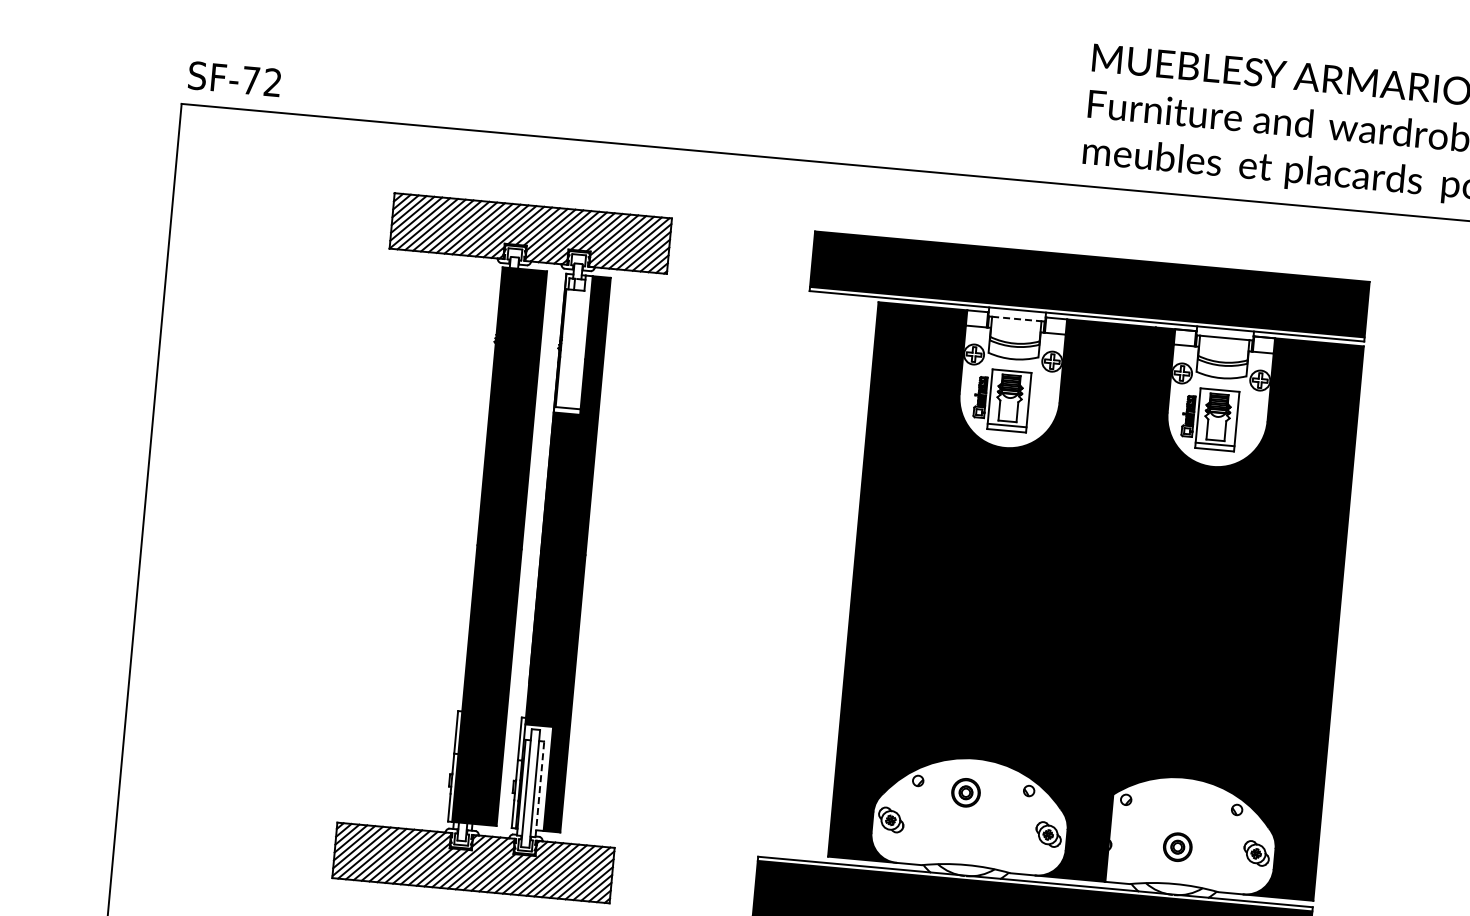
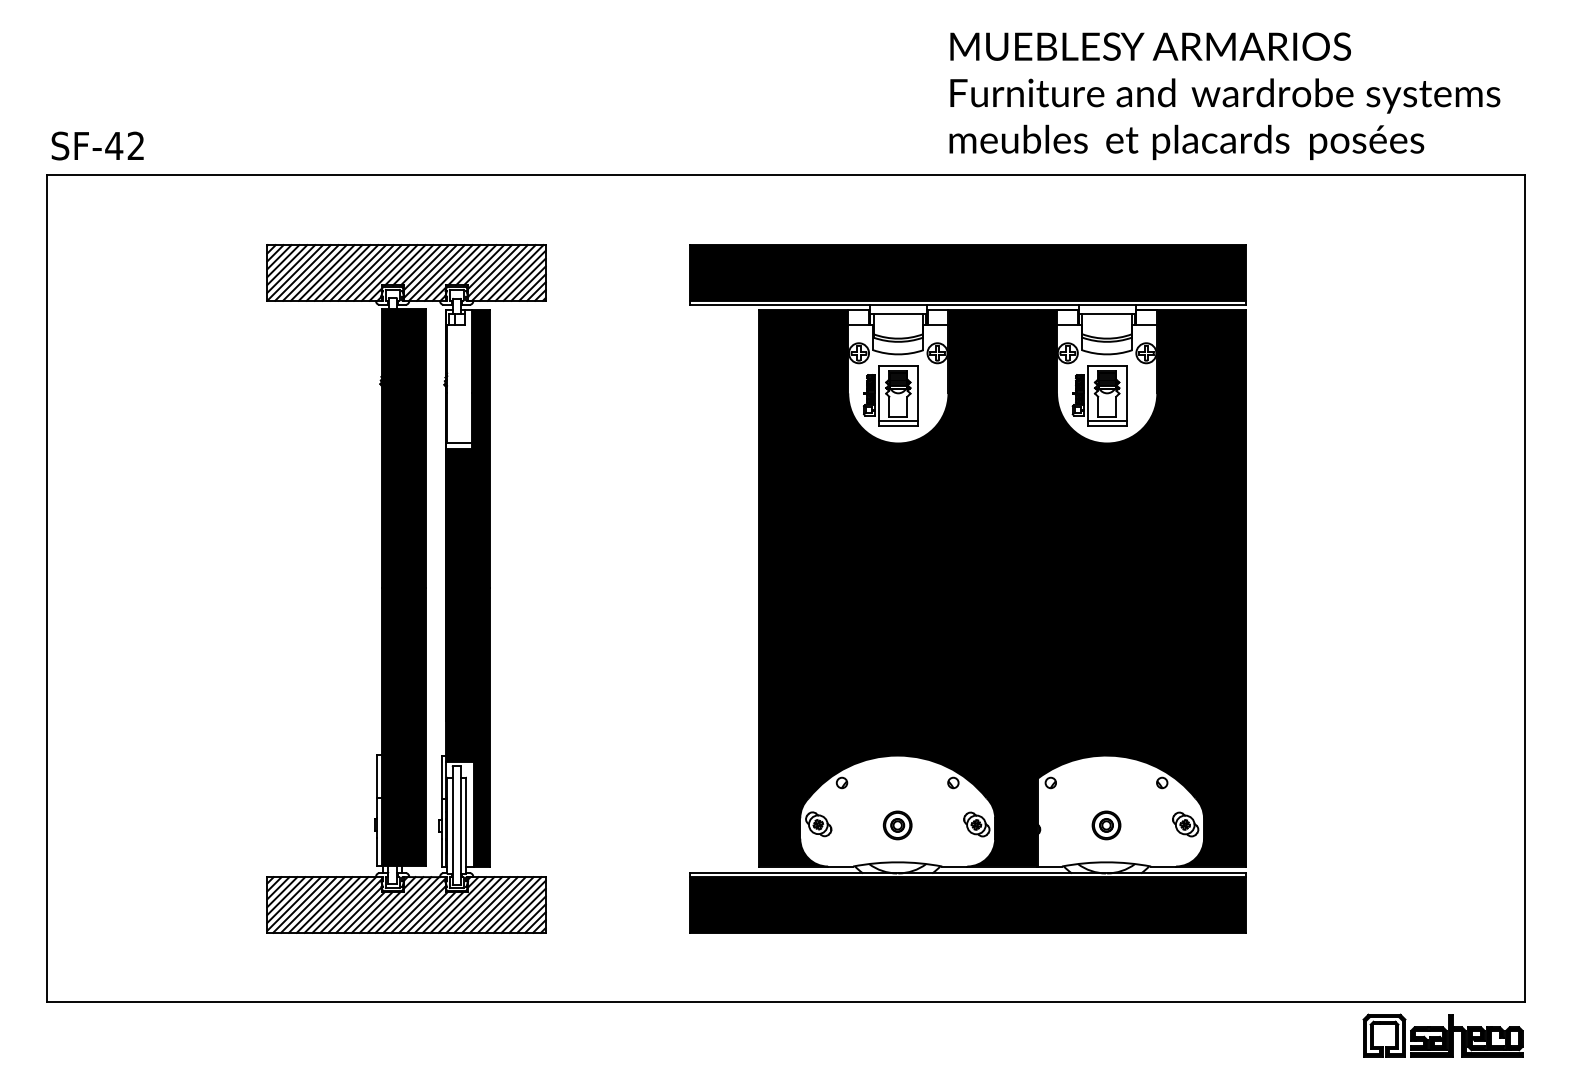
text: (251, 80) -> (114, 145), SF-72 -> SF-42
line: (1016, 319) -> (898, 314), dashed -> solid
line: (540, 789) -> (466, 825), dashed -> solid
part: (965, 792) -> (897, 825), moved

